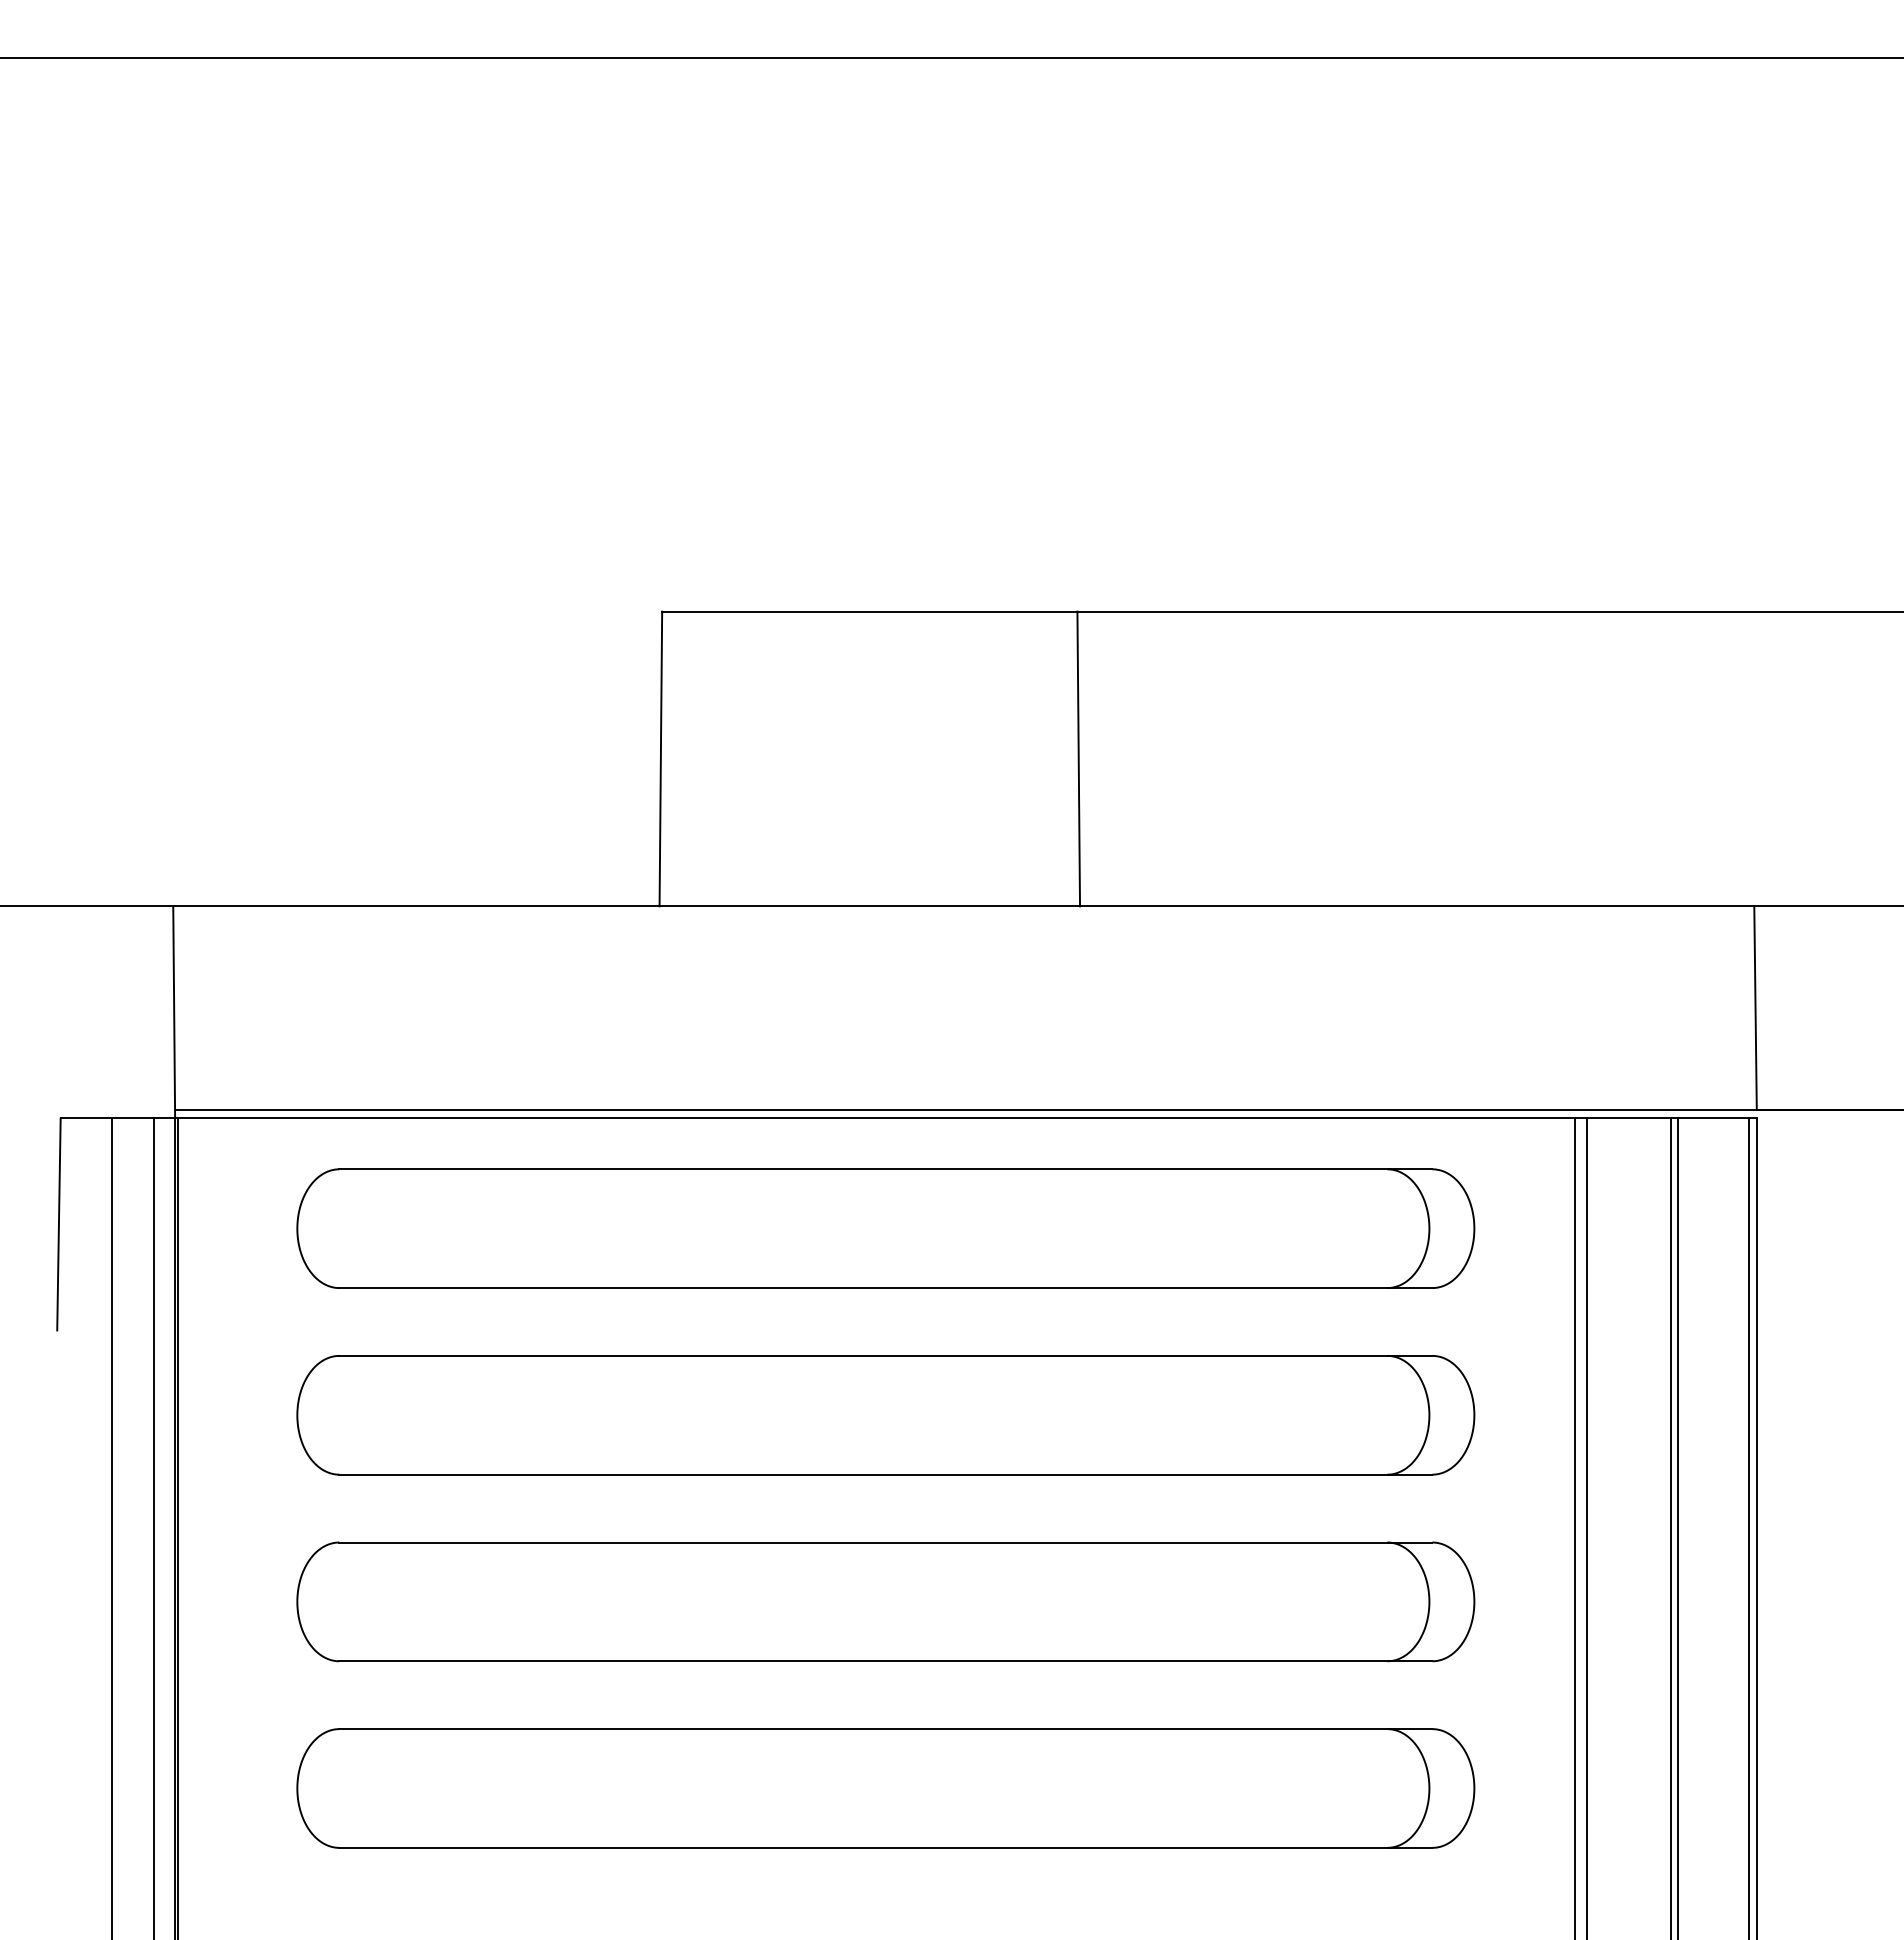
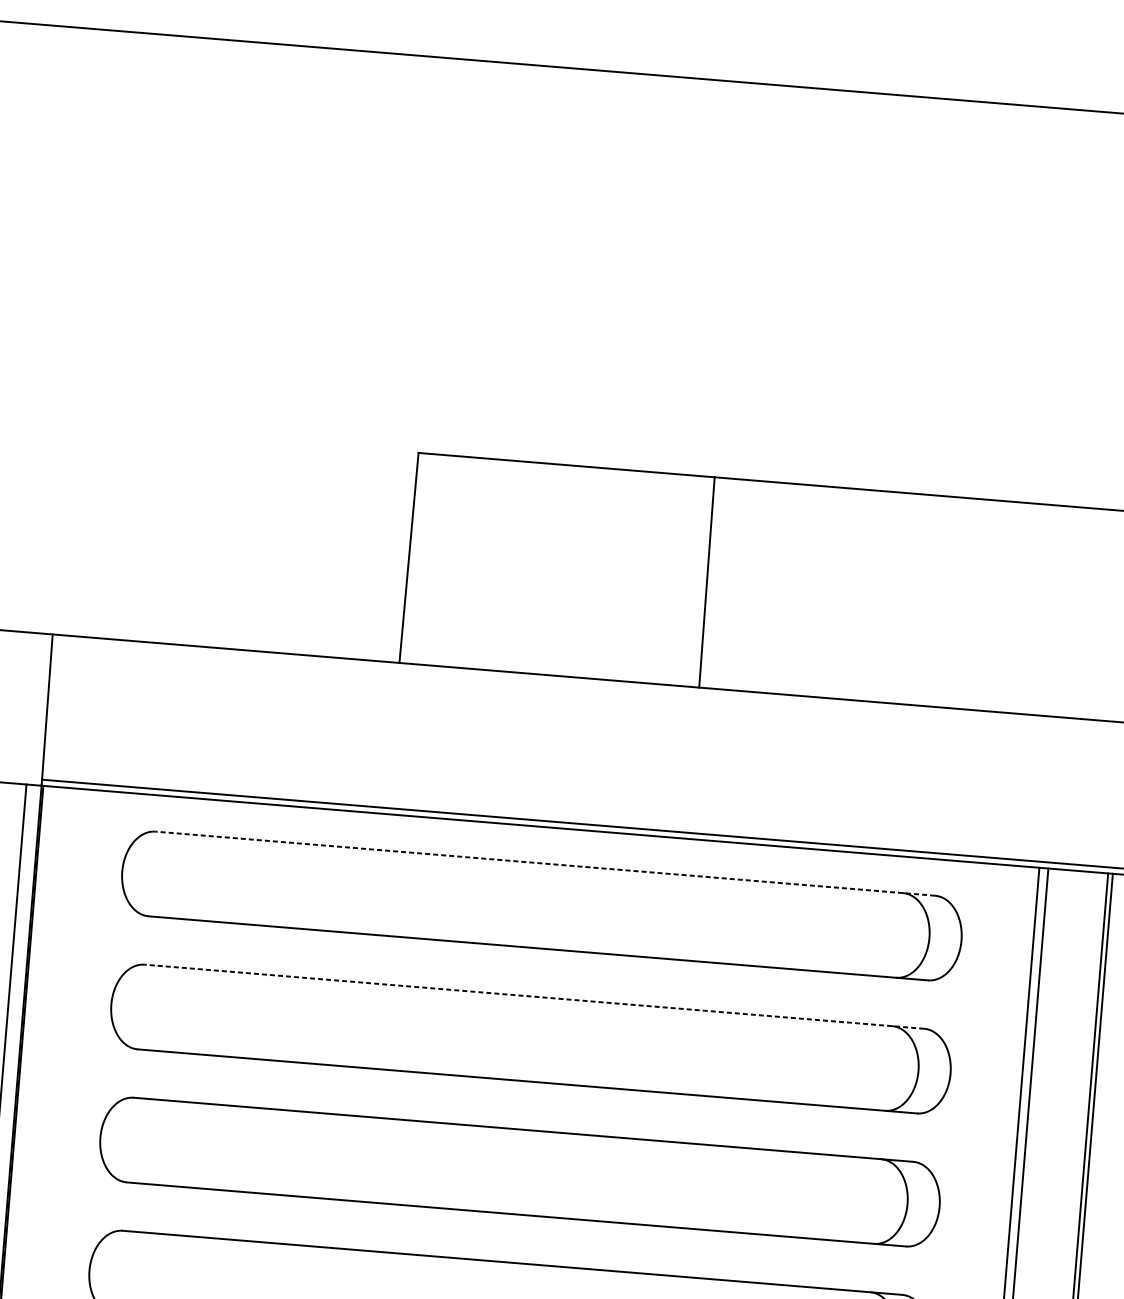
line: (885, 1169) -> (545, 863), solid -> dashed
line: (885, 1355) -> (534, 996), solid -> dashed

